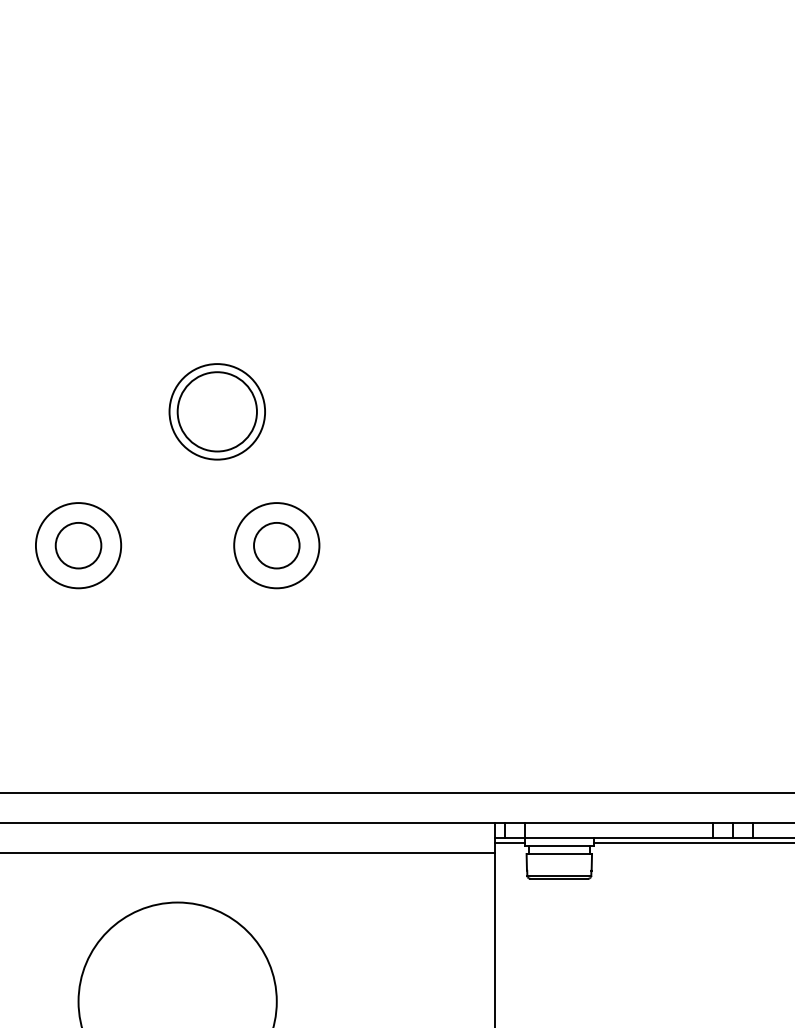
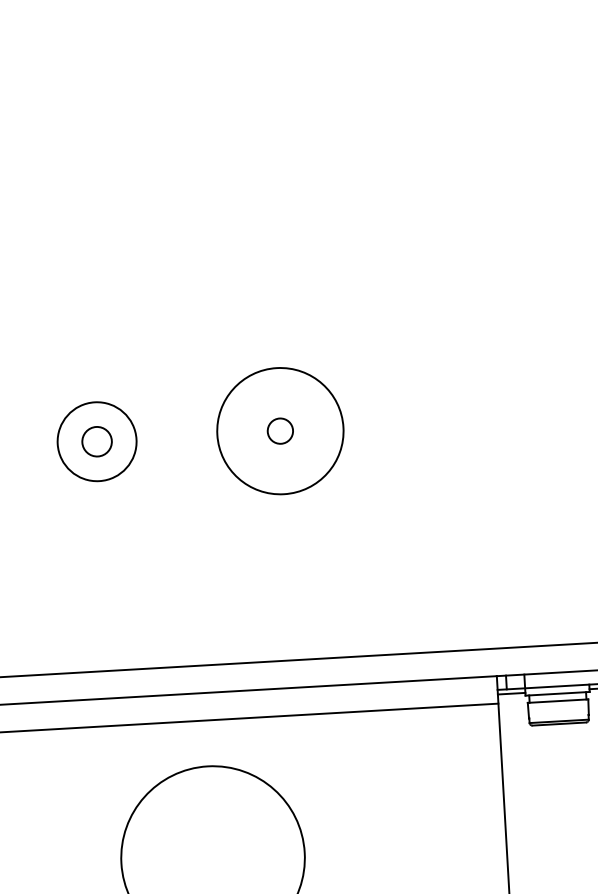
part: (216, 411) -> (217, 310), removed
circle: (78, 545) -> (97, 441), size x0.7
circle: (276, 545) -> (280, 431), size x0.6
circle: (276, 545) -> (280, 431), size x1.6

